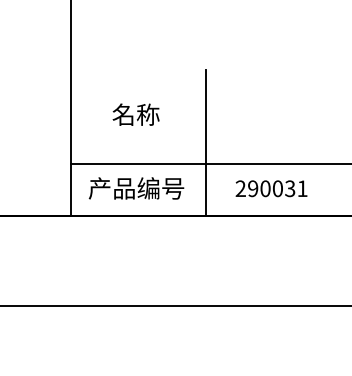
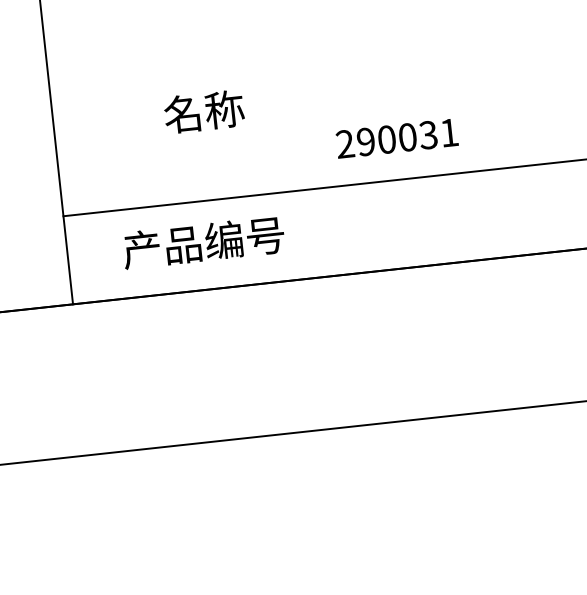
text: (135, 114) -> (203, 111), moved
line: (206, 143) -> (288, 156), removed
text: (136, 188) -> (203, 242), moved
text: (271, 188) -> (396, 138), moved

